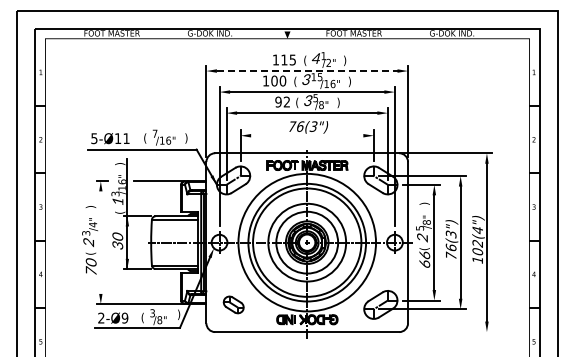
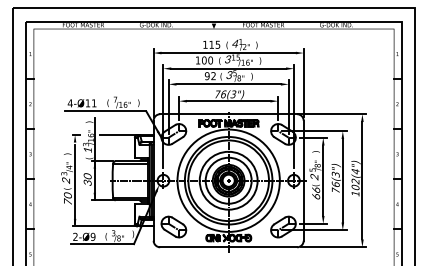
line: (307, 71) -> (228, 53), dashed -> solid
line: (307, 135) -> (228, 101), added
text: (93, 138) -> (69, 103), 5-Ø11 -> 4-Ø11
line: (100, 247) -> (74, 184), added
part: (233, 304) -> (173, 226), size x1.67
line: (448, 332) -> (333, 247), added

